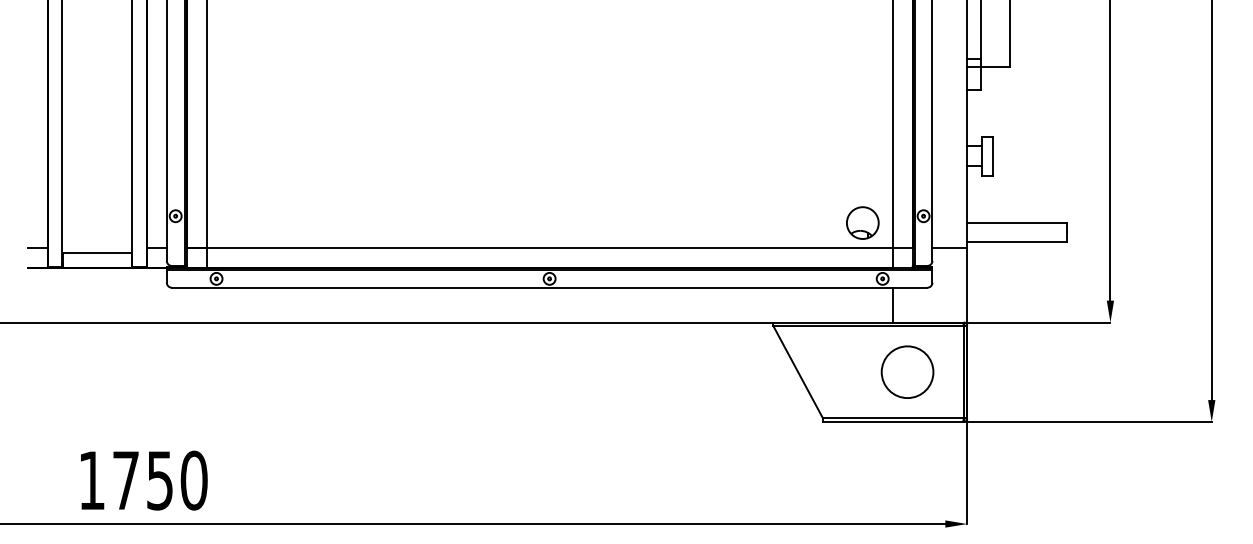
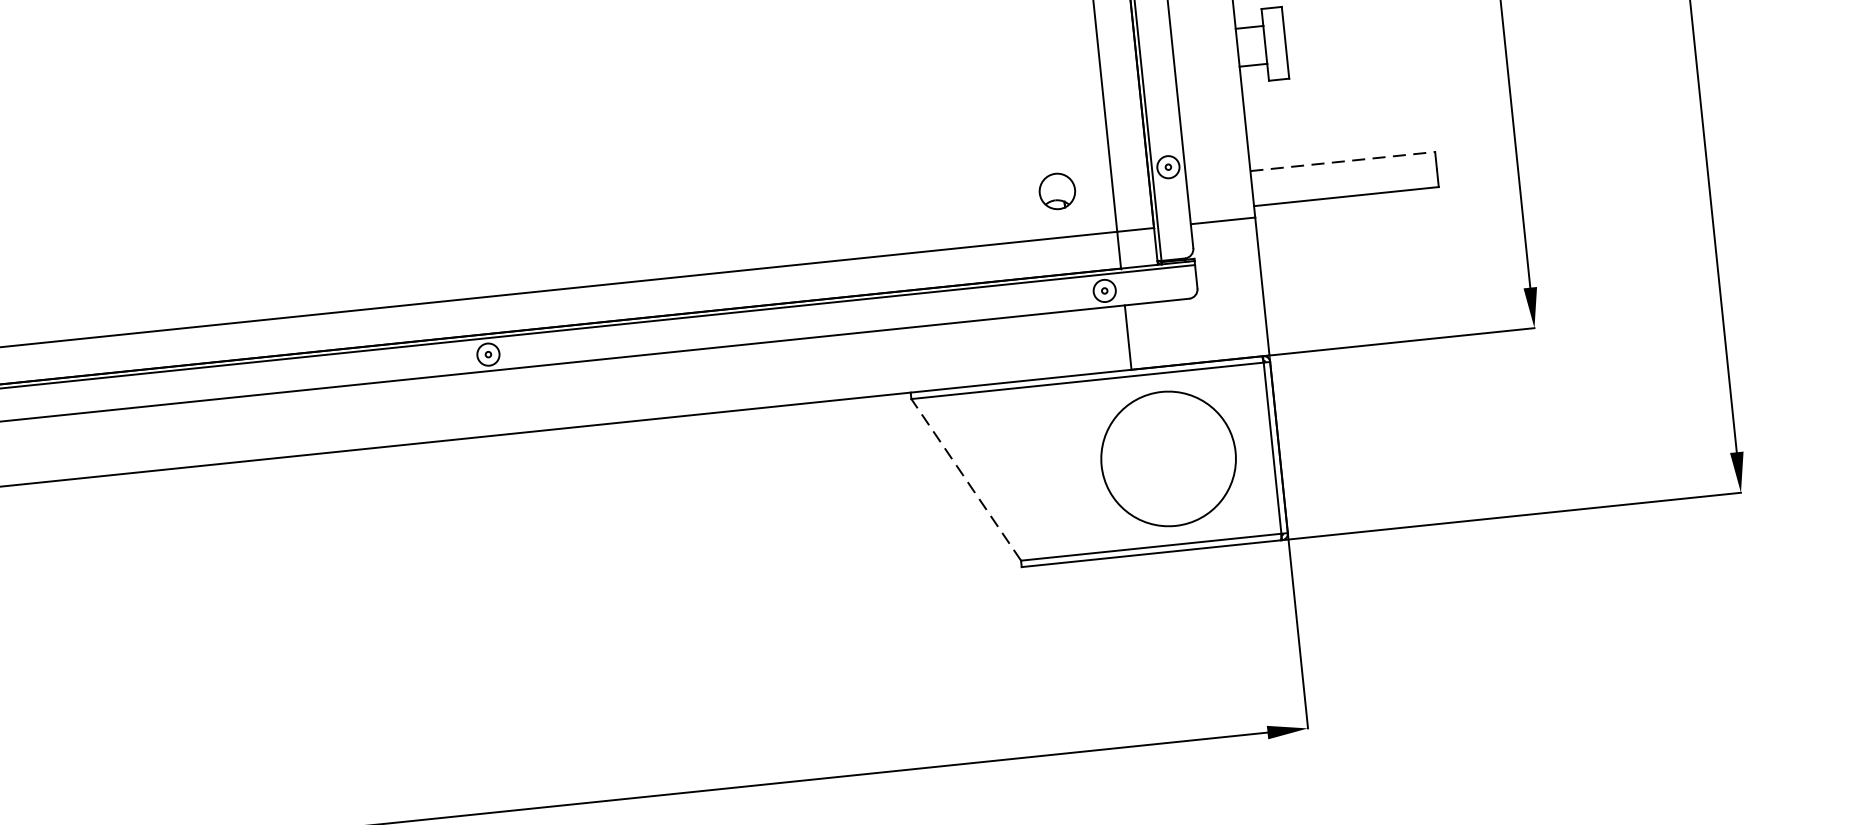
part: (862, 222) -> (1056, 190), size x0.6
line: (1017, 222) -> (1343, 160), solid -> dashed
line: (798, 372) -> (966, 480), solid -> dashed
circle: (907, 372) -> (1168, 459), size x1.4

